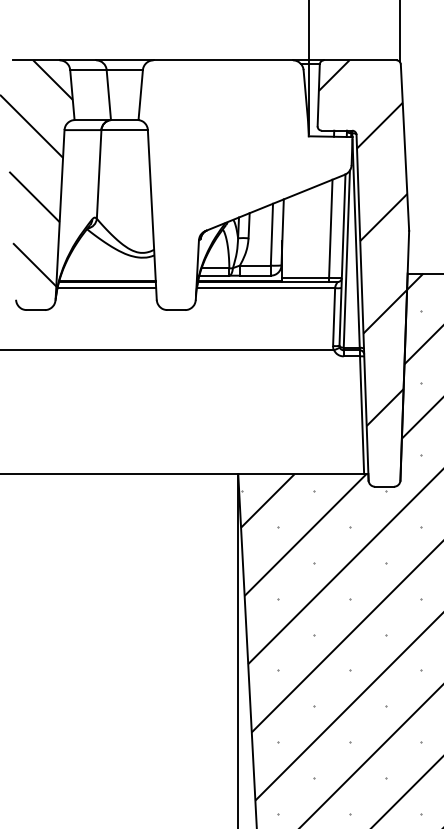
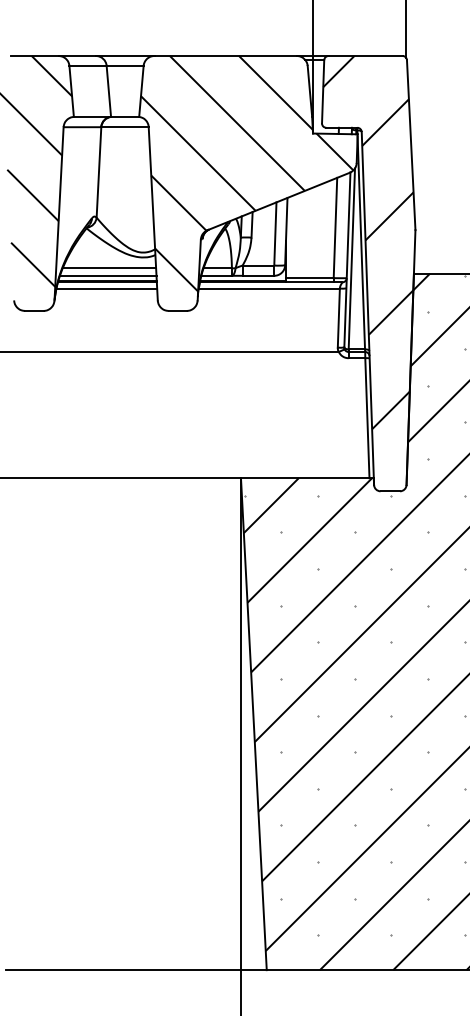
hatch: (244, 175) -> (247, 173), added
line: (109, 268) -> (109, 268), added
line: (107, 275) -> (107, 275), added

